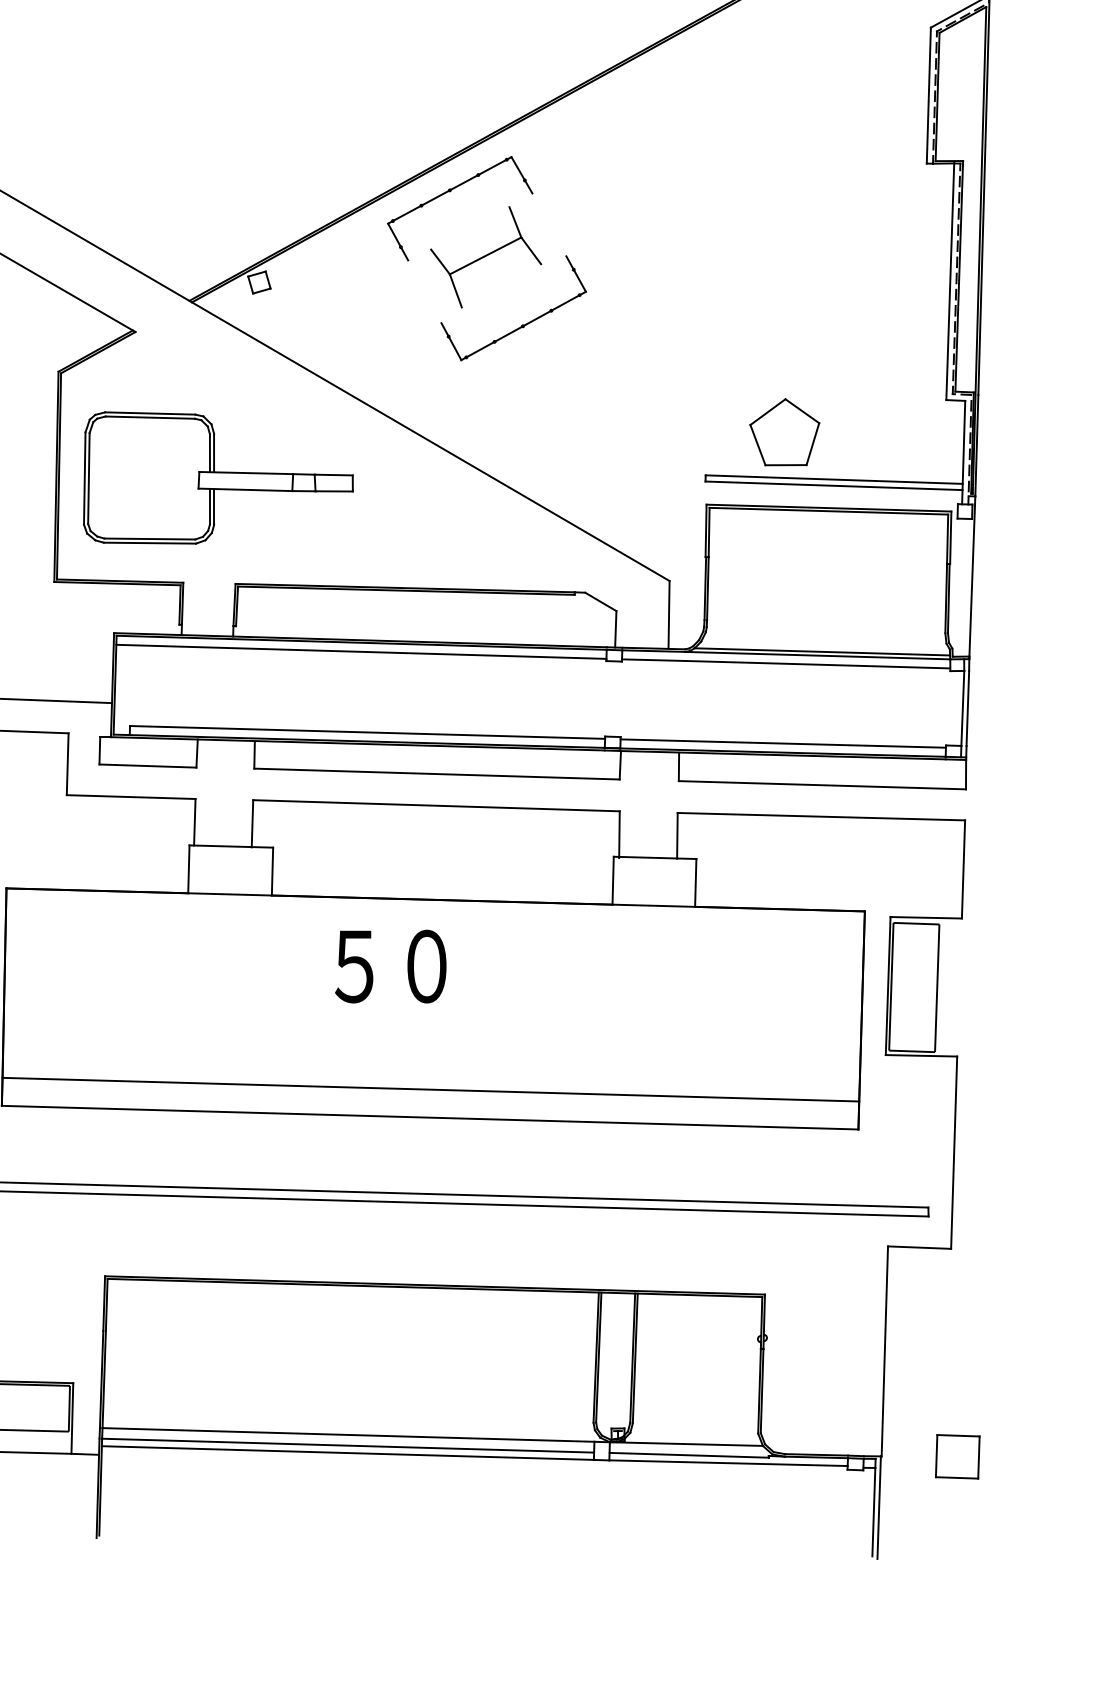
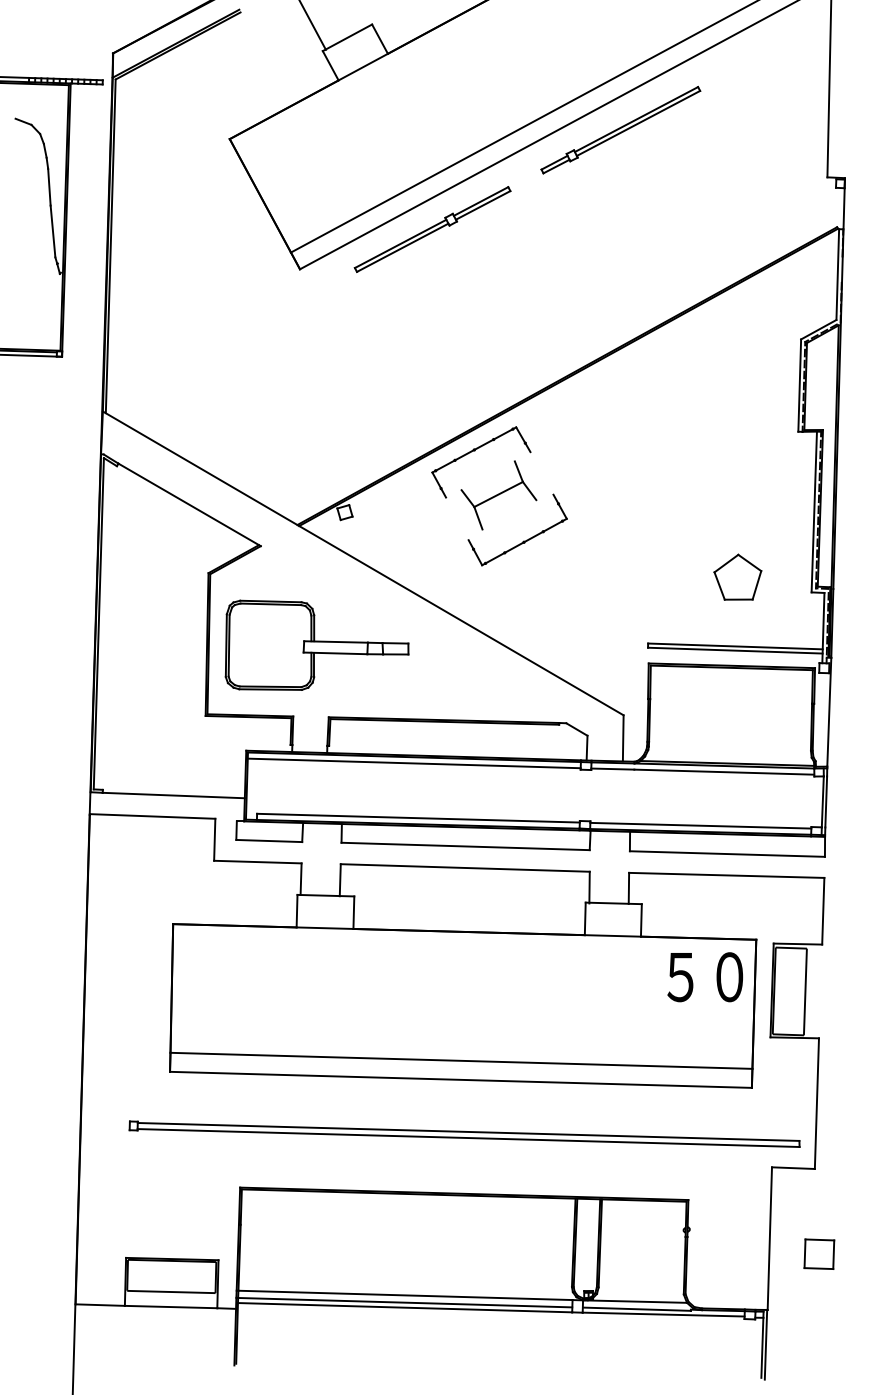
part: (784, 431) -> (737, 576), moved
text: (389, 966) -> (704, 977), moved
part: (957, 1455) -> (819, 1253), moved

